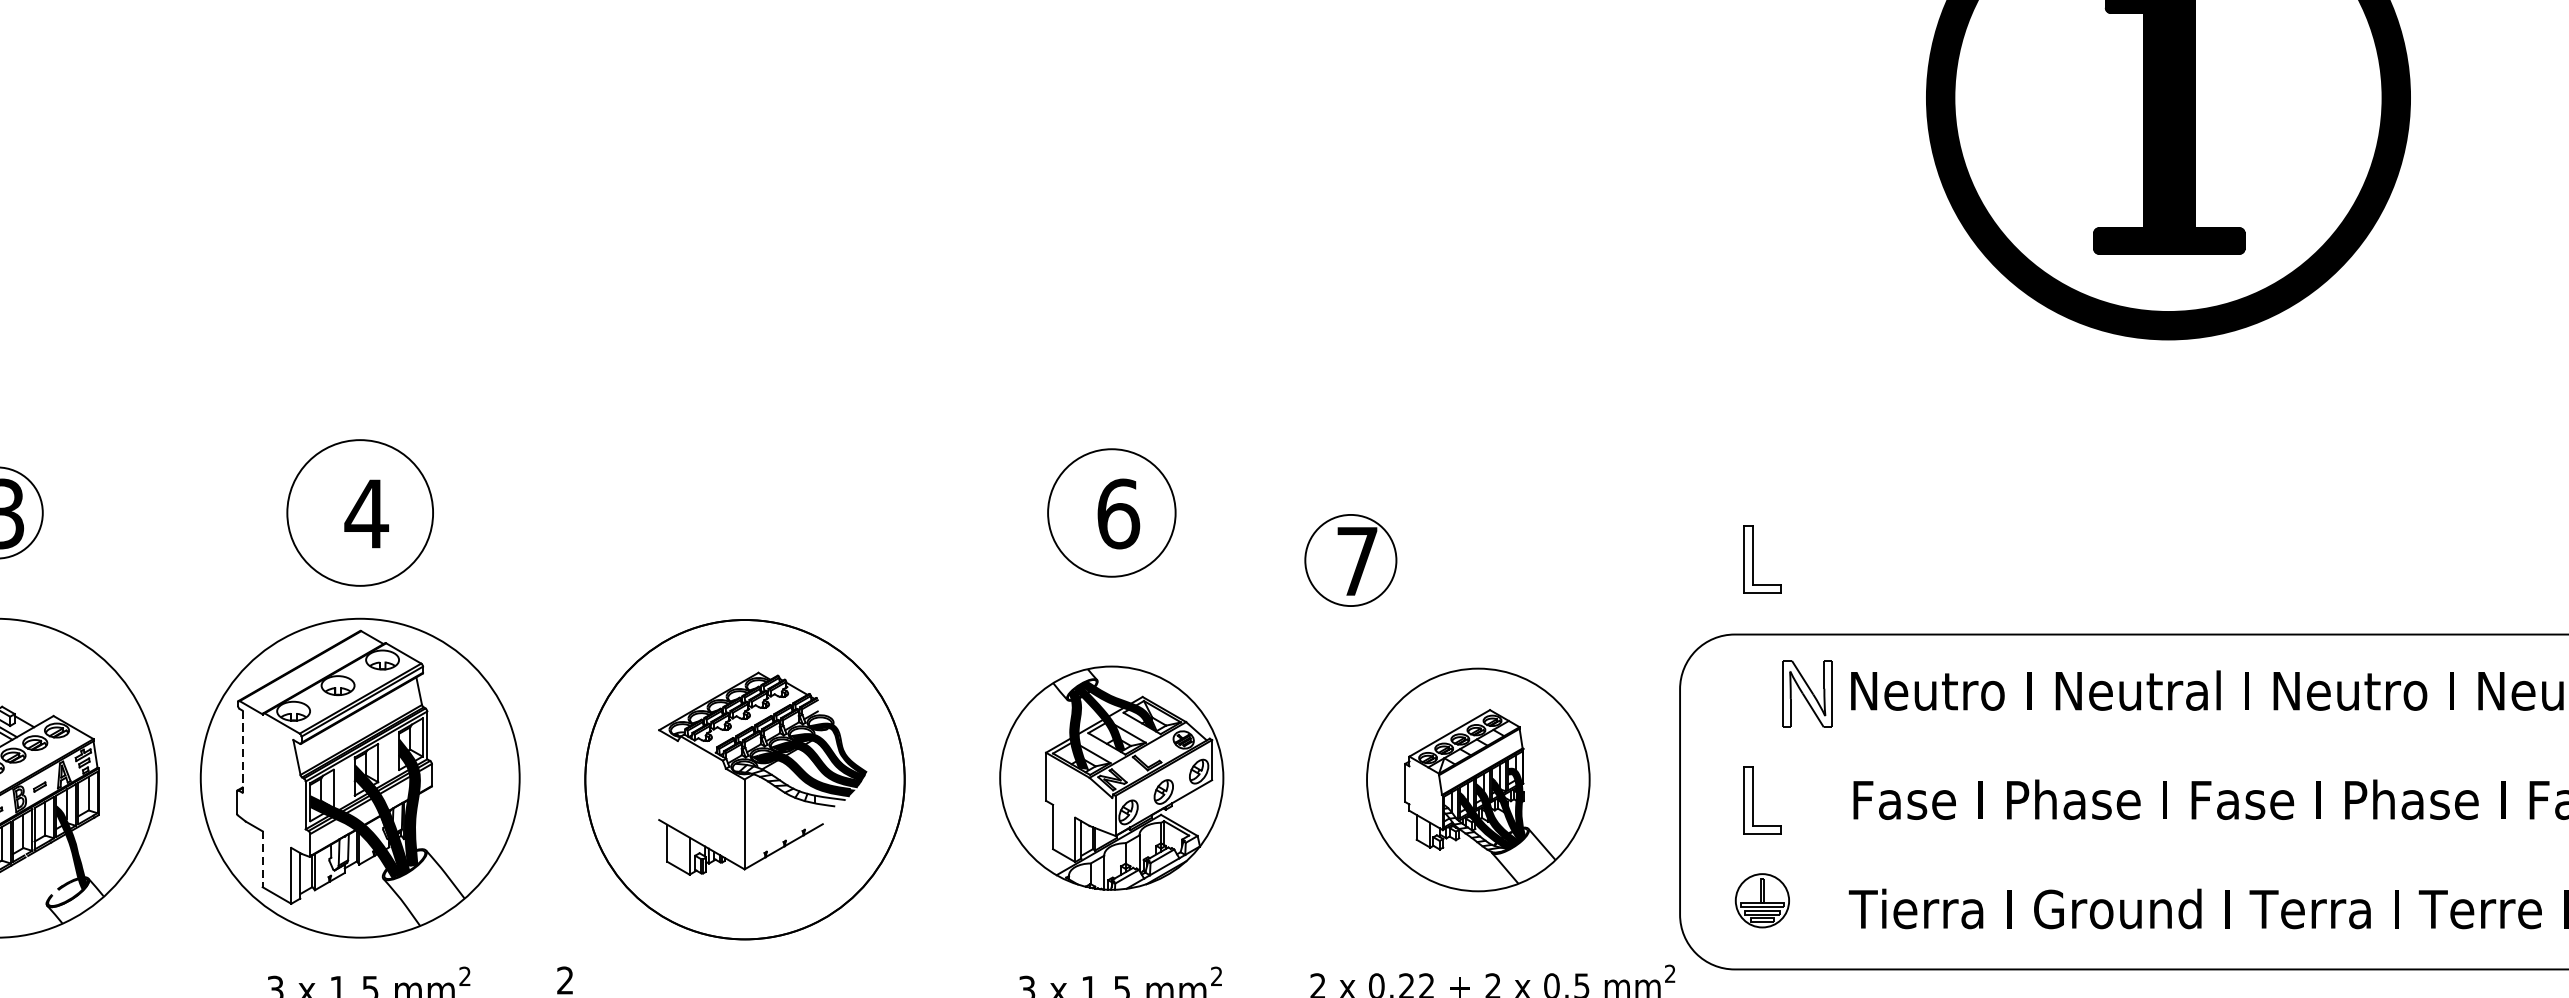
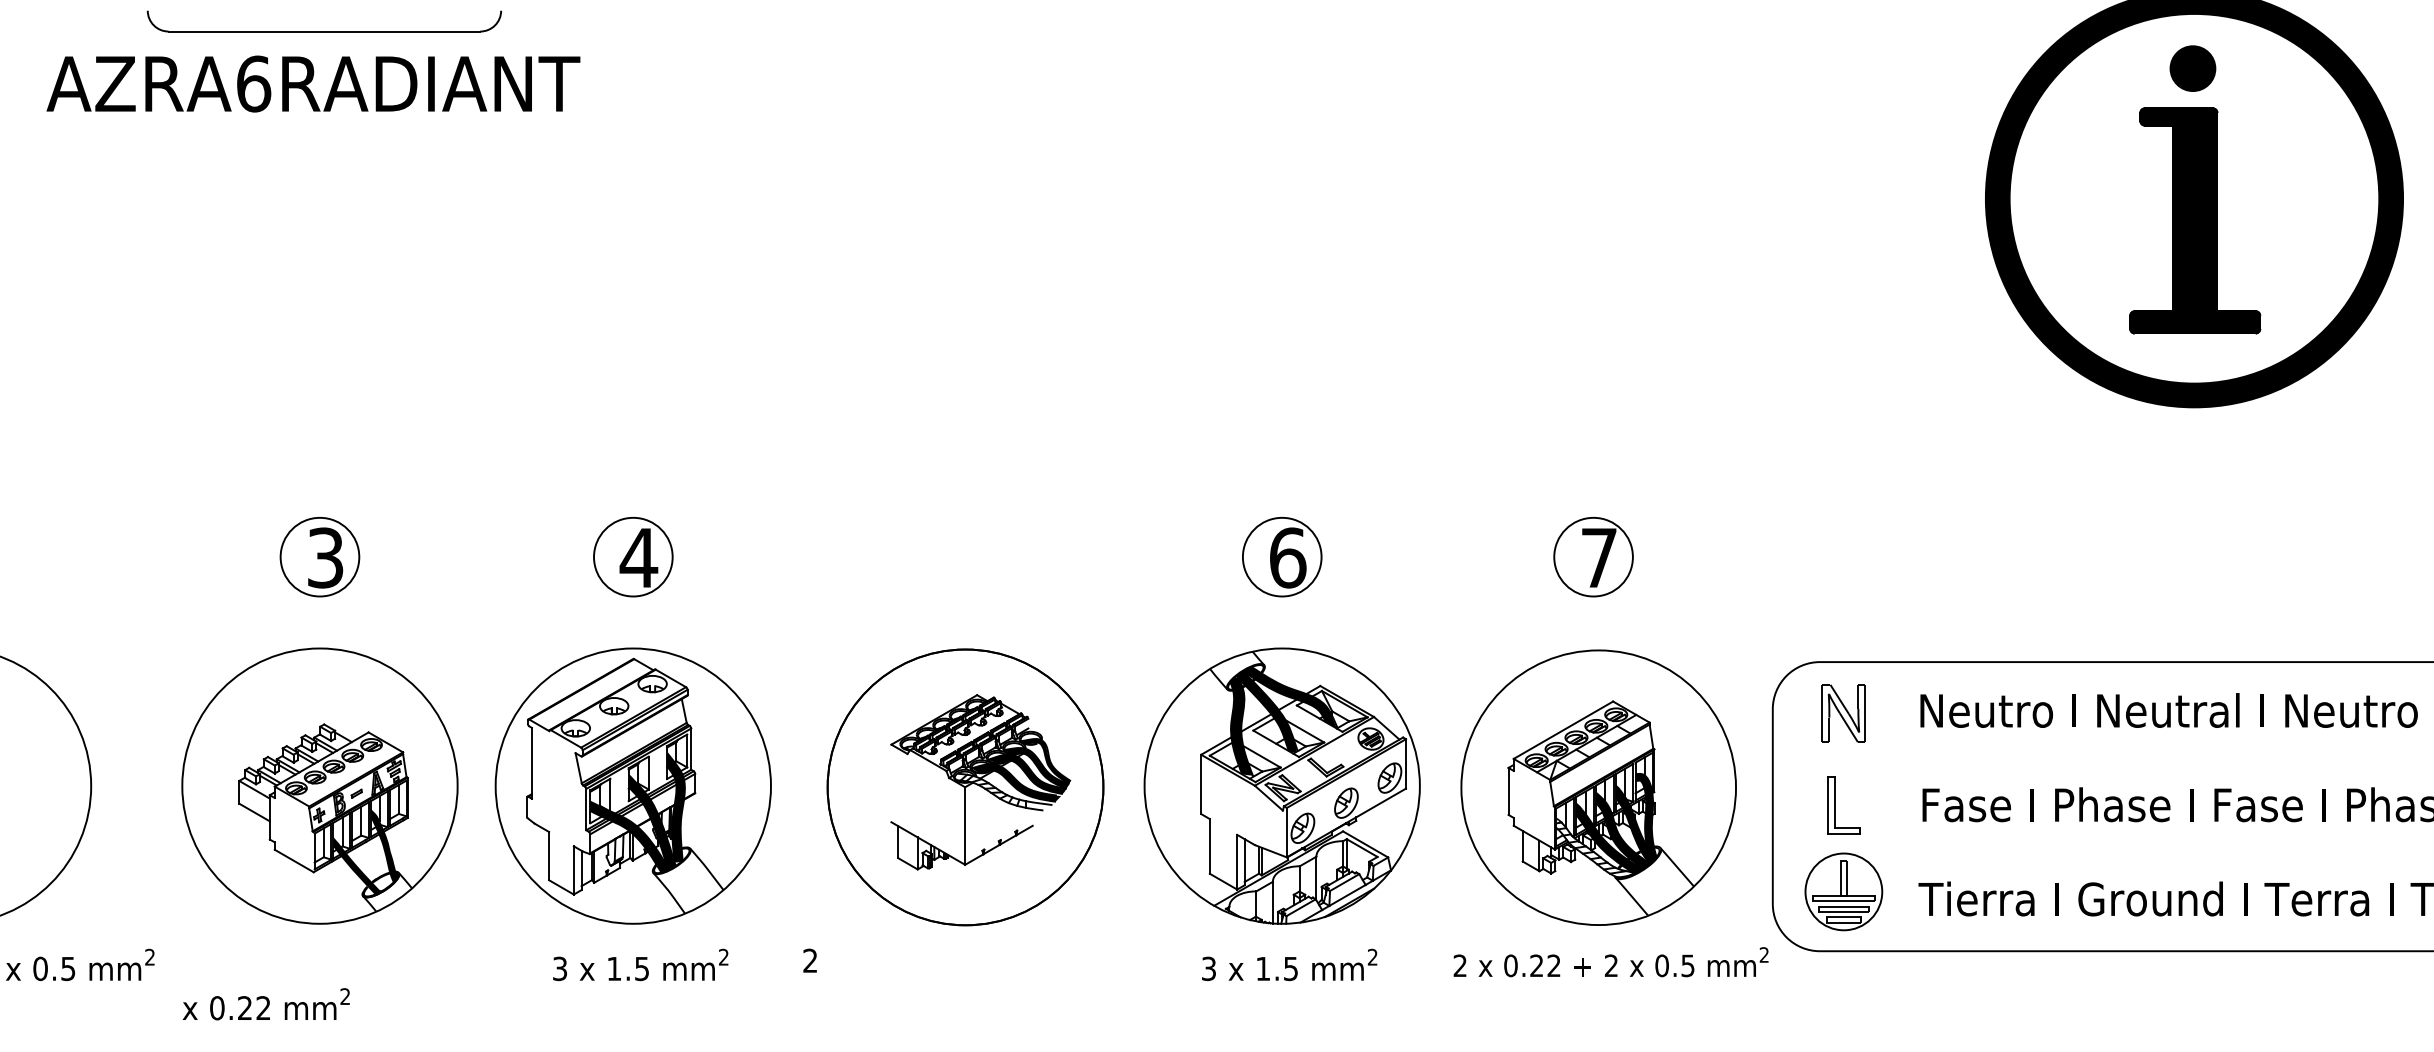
circle: (360, 512) -> (633, 556), size x0.62
circle: (1110, 512) -> (1281, 556), size x0.71
part: (1752, 559) -> (1835, 597), removed
part: (1350, 560) -> (1593, 557), moved
part: (1807, 694) -> (1843, 713), moved
line: (242, 751) -> (531, 763), dashed -> solid
part: (1110, 777) -> (1281, 785), size x1.43
part: (1478, 779) -> (1598, 787), size x1.43
line: (263, 859) -> (549, 856), dashed -> solid
fill: (41, 870) -> (358, 865), added
part: (1761, 900) -> (1843, 891), size x1.67

